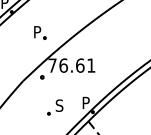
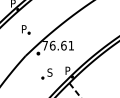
part: (40, 32) -> (26, 29), moved

